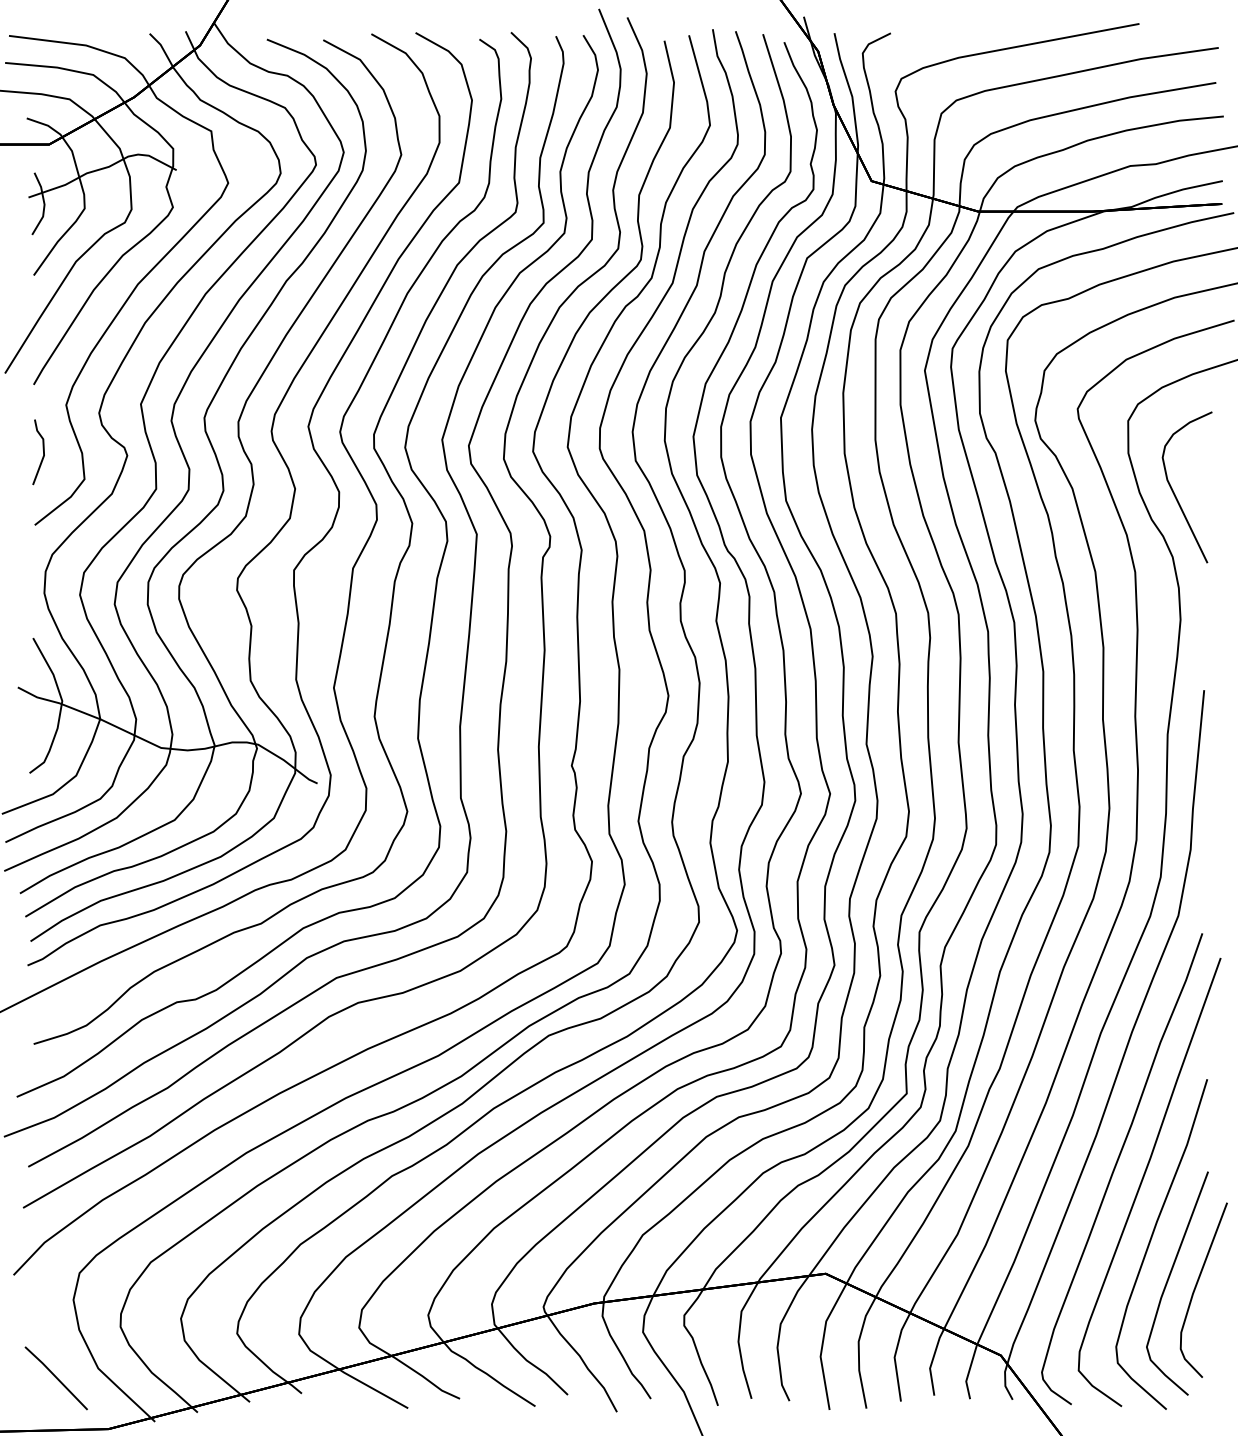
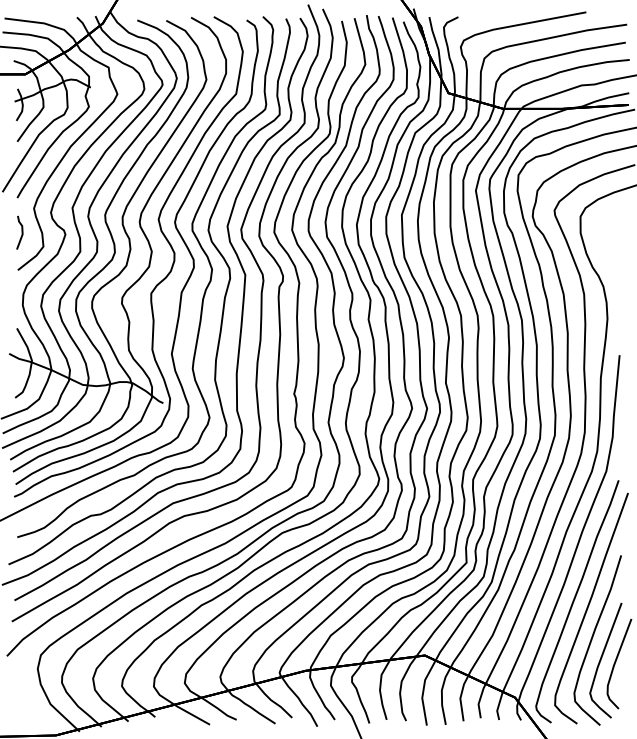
curve: (1174, 490) -> (604, 252), removed
line: (55, 1376) -> (28, 708), removed

